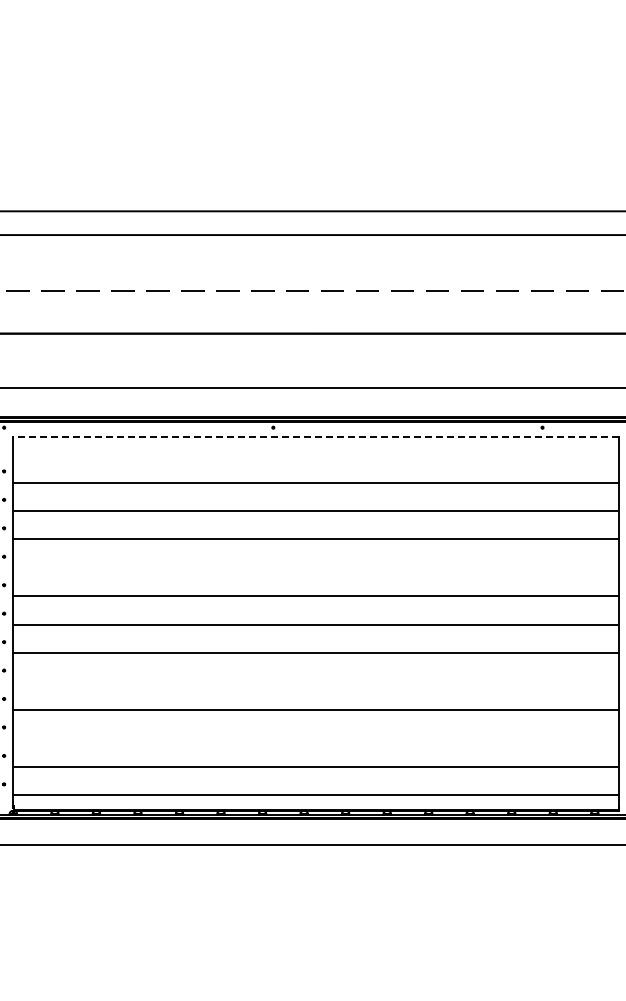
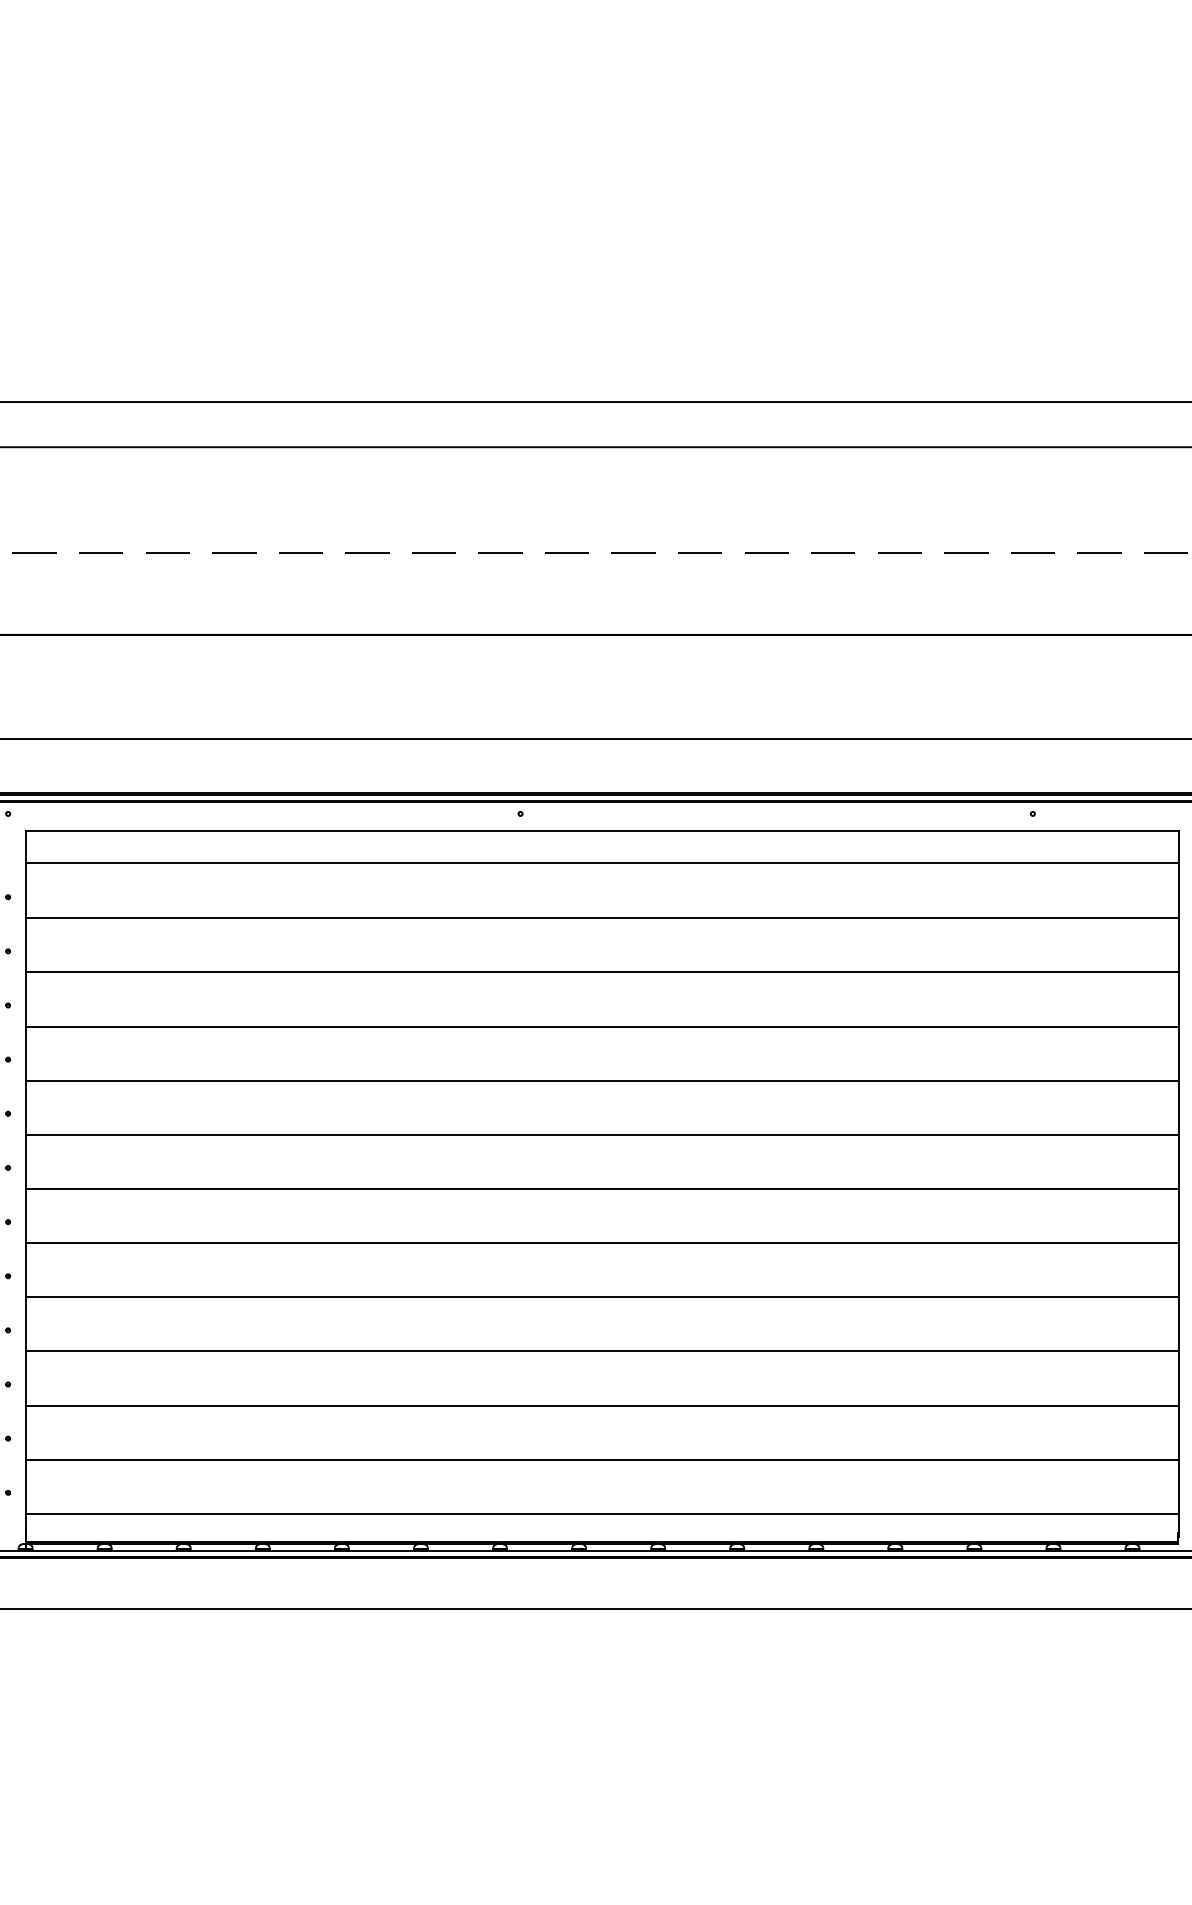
line: (316, 436) -> (602, 830), dashed -> solid
line: (315, 453) -> (600, 863), added
line: (315, 567) -> (600, 1080), added
line: (315, 681) -> (600, 1297), added
line: (315, 738) -> (600, 1405), added

